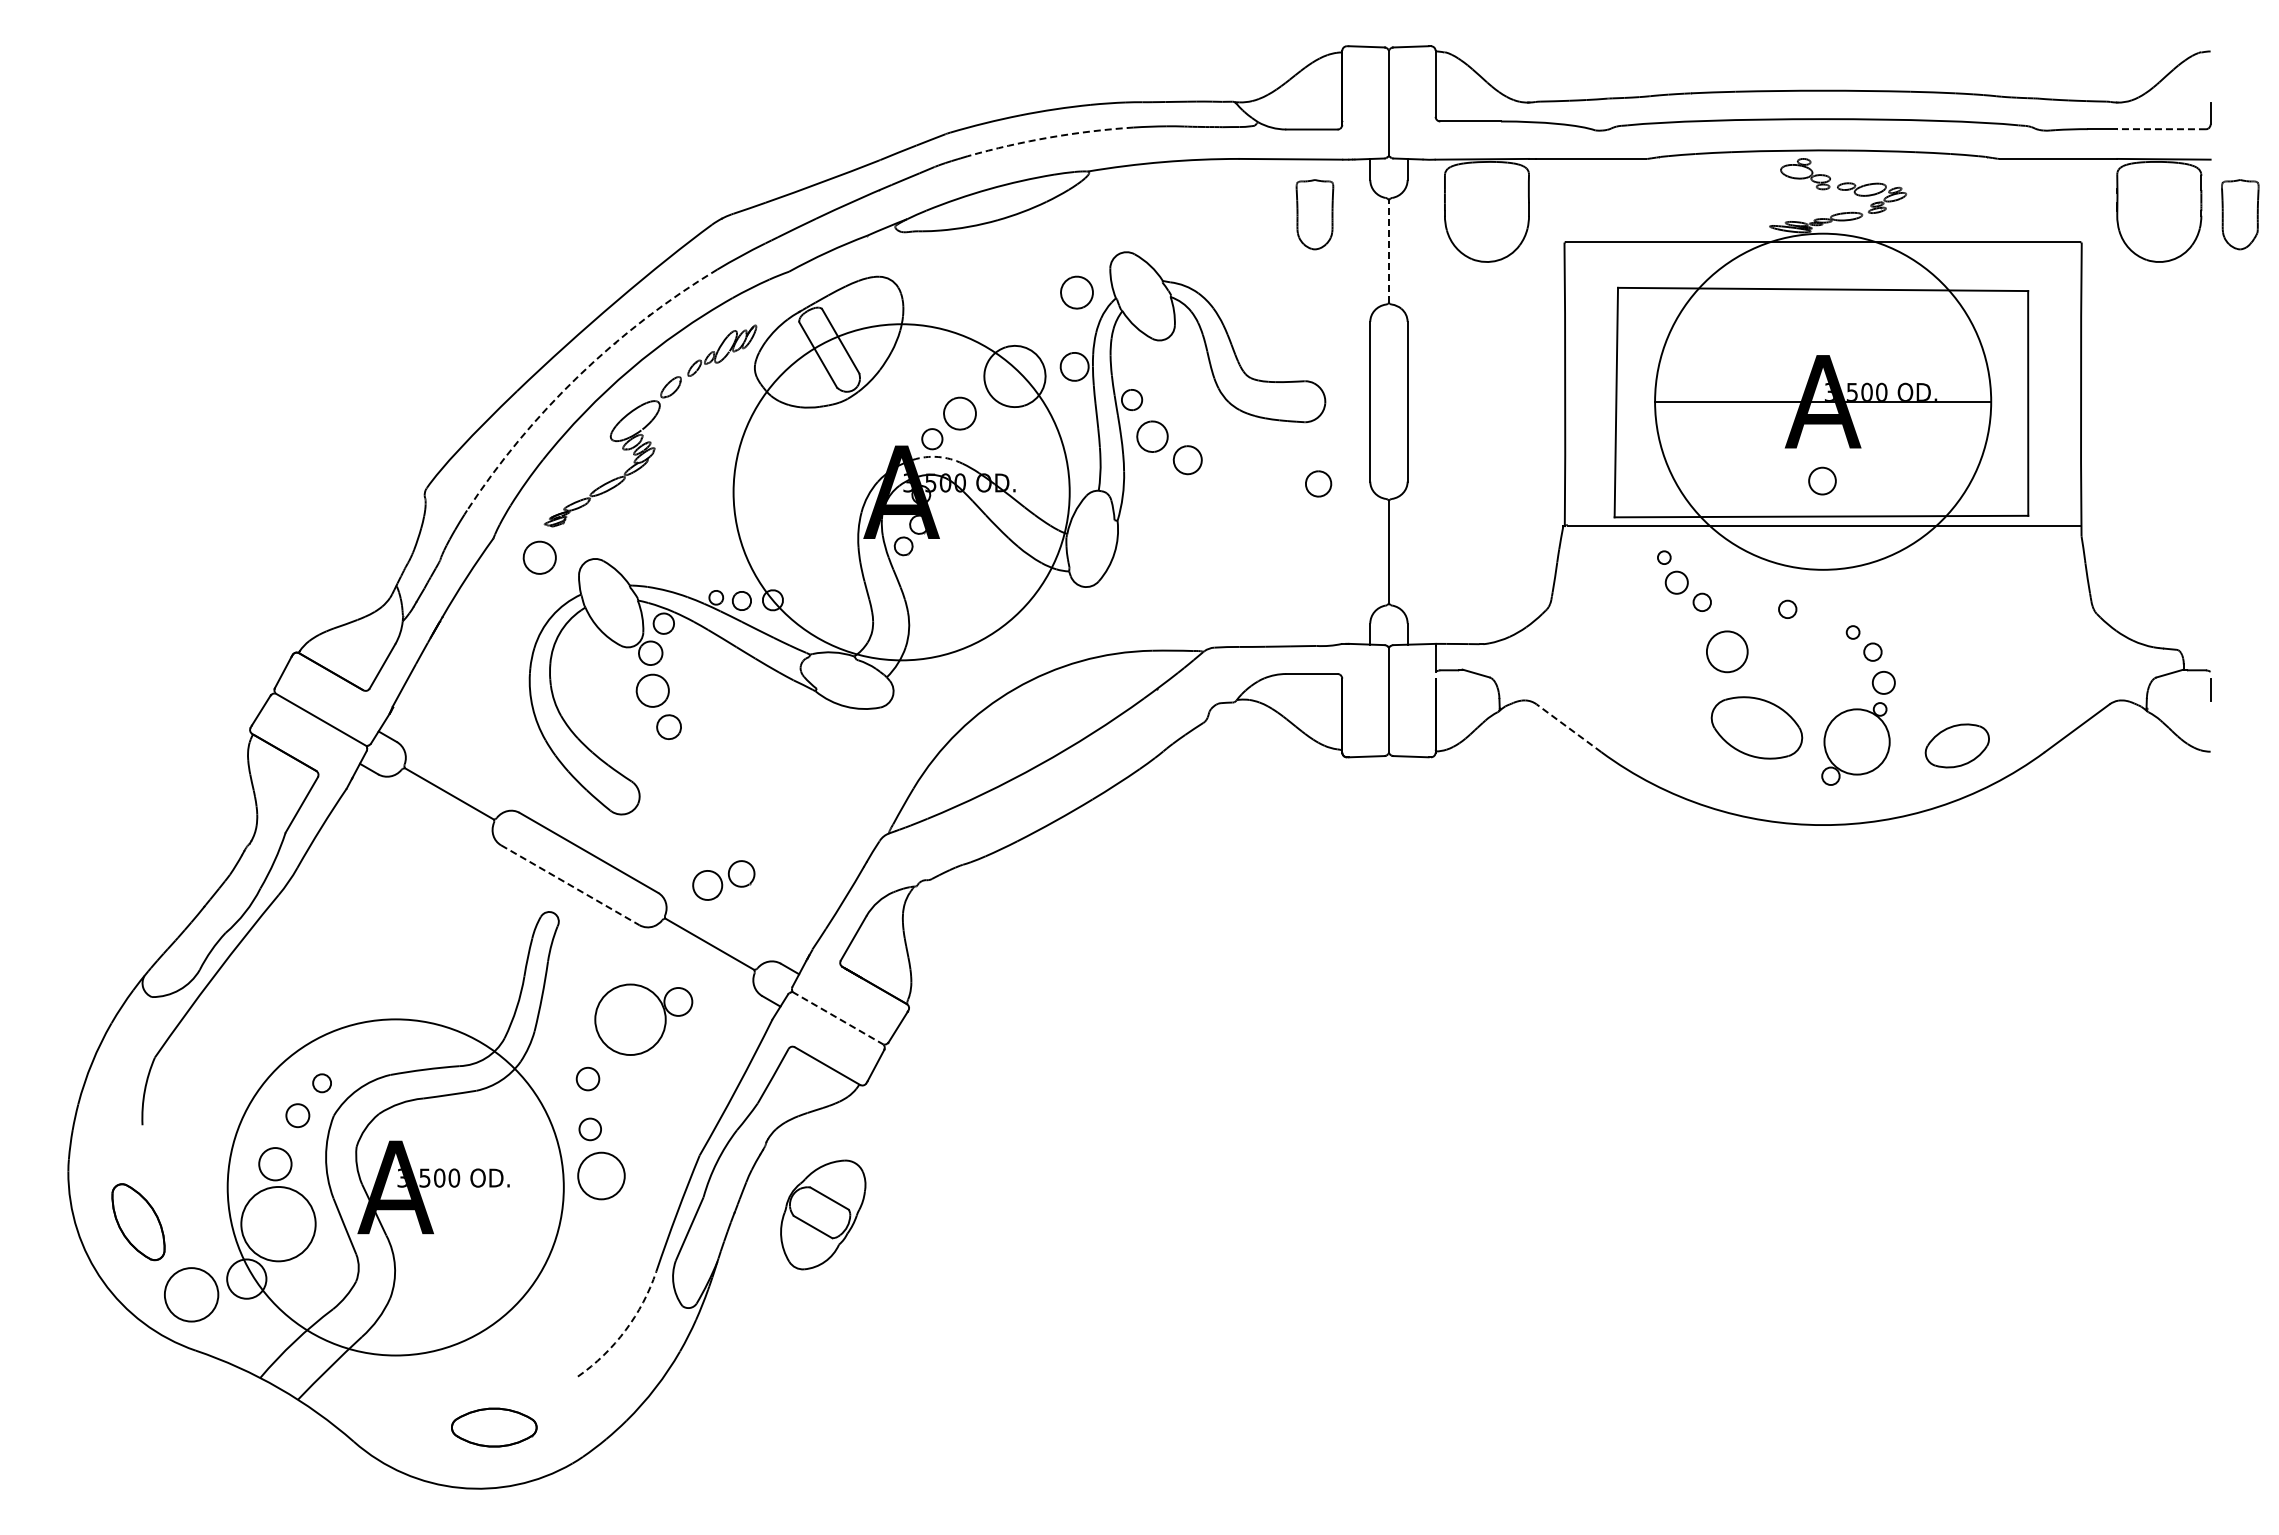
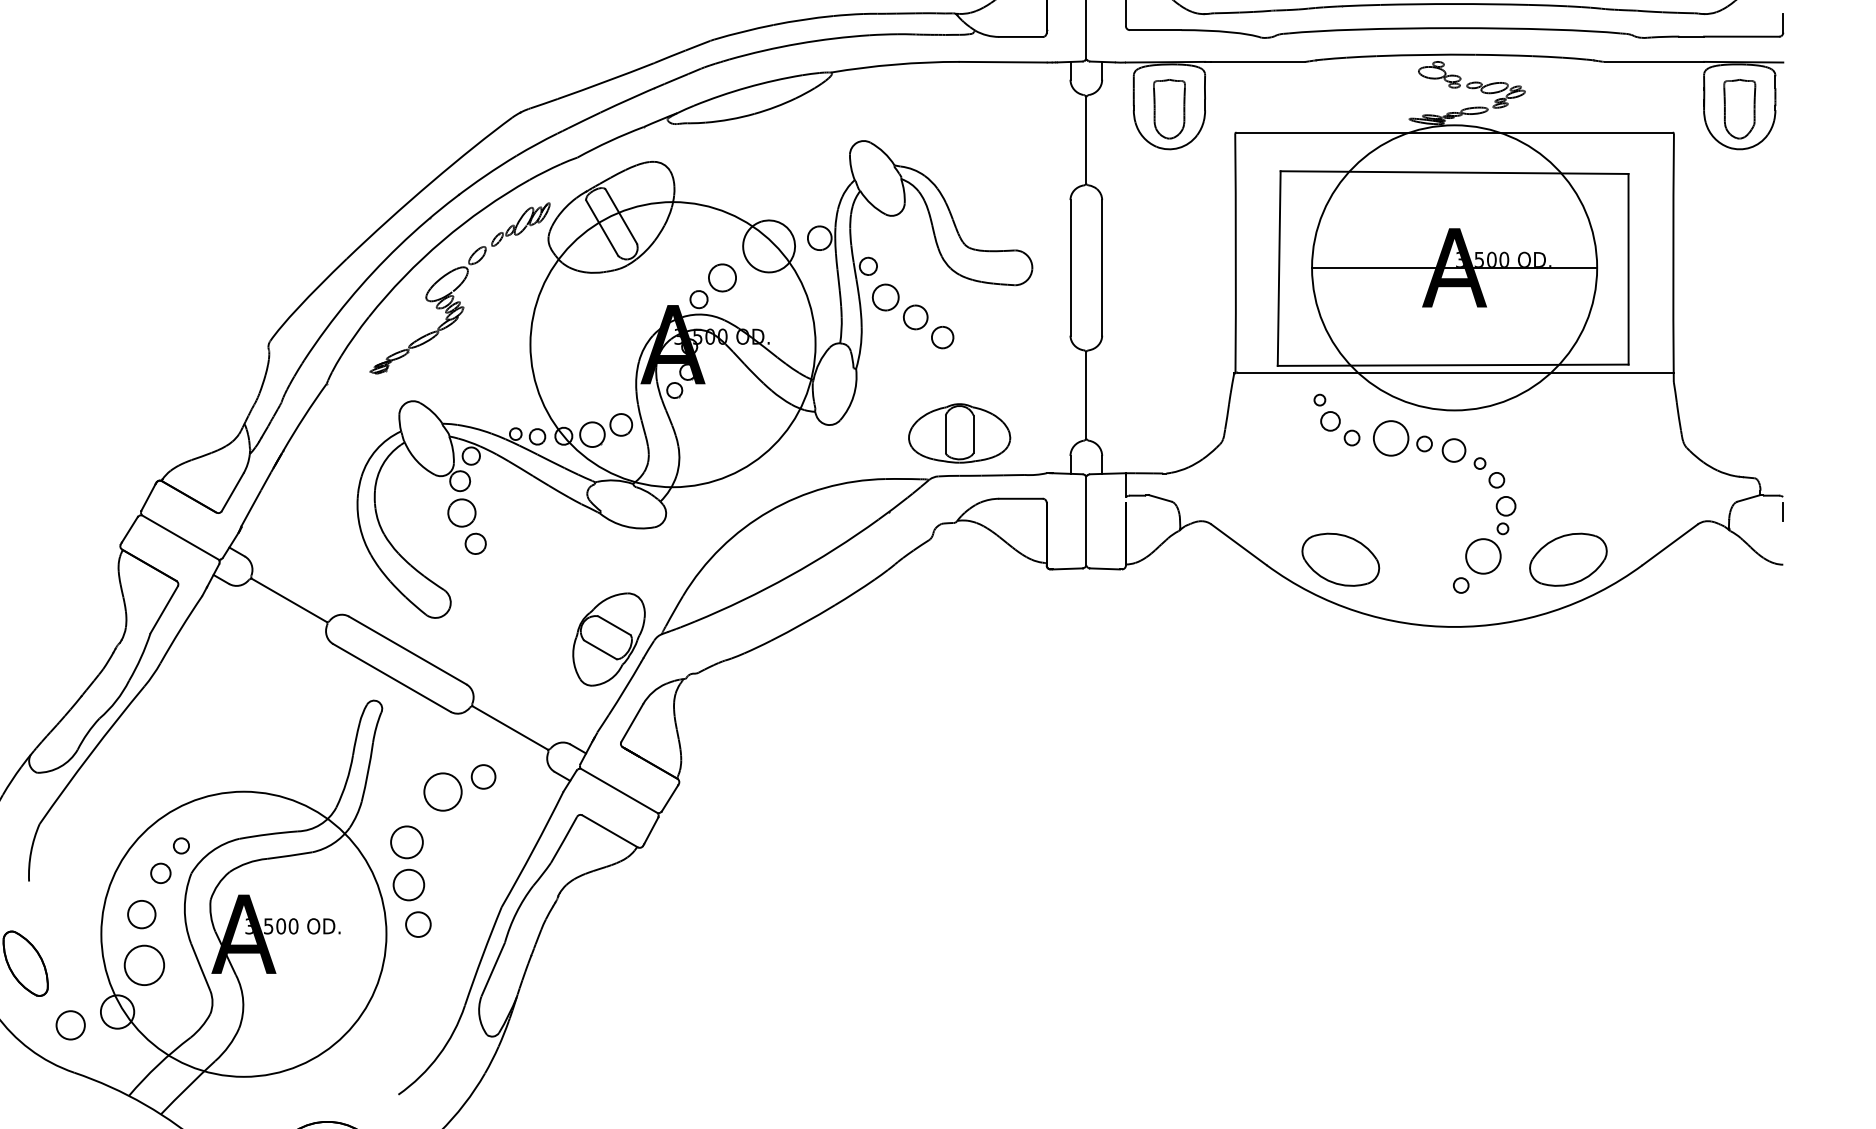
line: (2161, 129) -> (1741, 36), dashed -> solid
arc: (1050, 137) -> (799, 43), dashed -> solid
part: (1314, 214) -> (1169, 109), moved
part: (2240, 214) -> (1739, 109), moved
line: (1388, 251) -> (1085, 140), dashed -> solid
part: (1076, 292) -> (821, 175), removed
arc: (578, 376) -> (398, 246), dashed -> solid
arc: (938, 457) -> (704, 315), dashed -> solid
circle: (1822, 480) -> (1454, 450), moved
part: (1318, 483) -> (942, 337), moved
part: (539, 557) -> (365, 399), removed
part: (1239, 596) -> (959, 433), added
circle: (1727, 651) -> (1391, 438), moved
line: (1568, 727) -> (1238, 544), dashed -> solid
part: (1756, 727) -> (1340, 559), moved
circle: (1856, 741) -> (1482, 556), size x0.62
part: (1957, 745) -> (1568, 559), size x1.43
part: (723, 880) -> (605, 430), moved
line: (570, 885) -> (392, 678), dashed -> solid
line: (837, 1018) -> (618, 790), dashed -> solid
circle: (630, 1019) -> (443, 791), size x0.62
circle: (587, 1078) -> (406, 841), size x1.67
circle: (590, 1129) -> (409, 885), size x1.67
circle: (601, 1175) -> (418, 924), size x0.62
part: (823, 1214) -> (609, 639), moved
circle: (278, 1223) -> (144, 964), size x0.62
circle: (191, 1294) -> (70, 1025), size x0.62
arc: (625, 1330) -> (438, 1055), dashed -> solid

